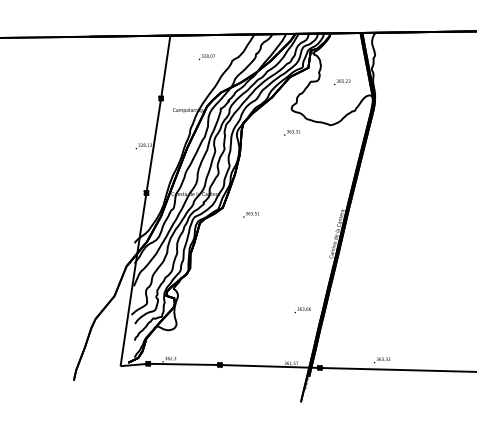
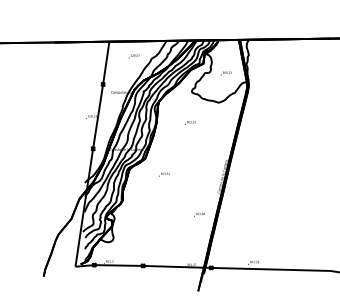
text: (292, 132) -> (190, 122), moved
text: (251, 214) -> (164, 174), moved
text: (302, 310) -> (199, 214), moved

